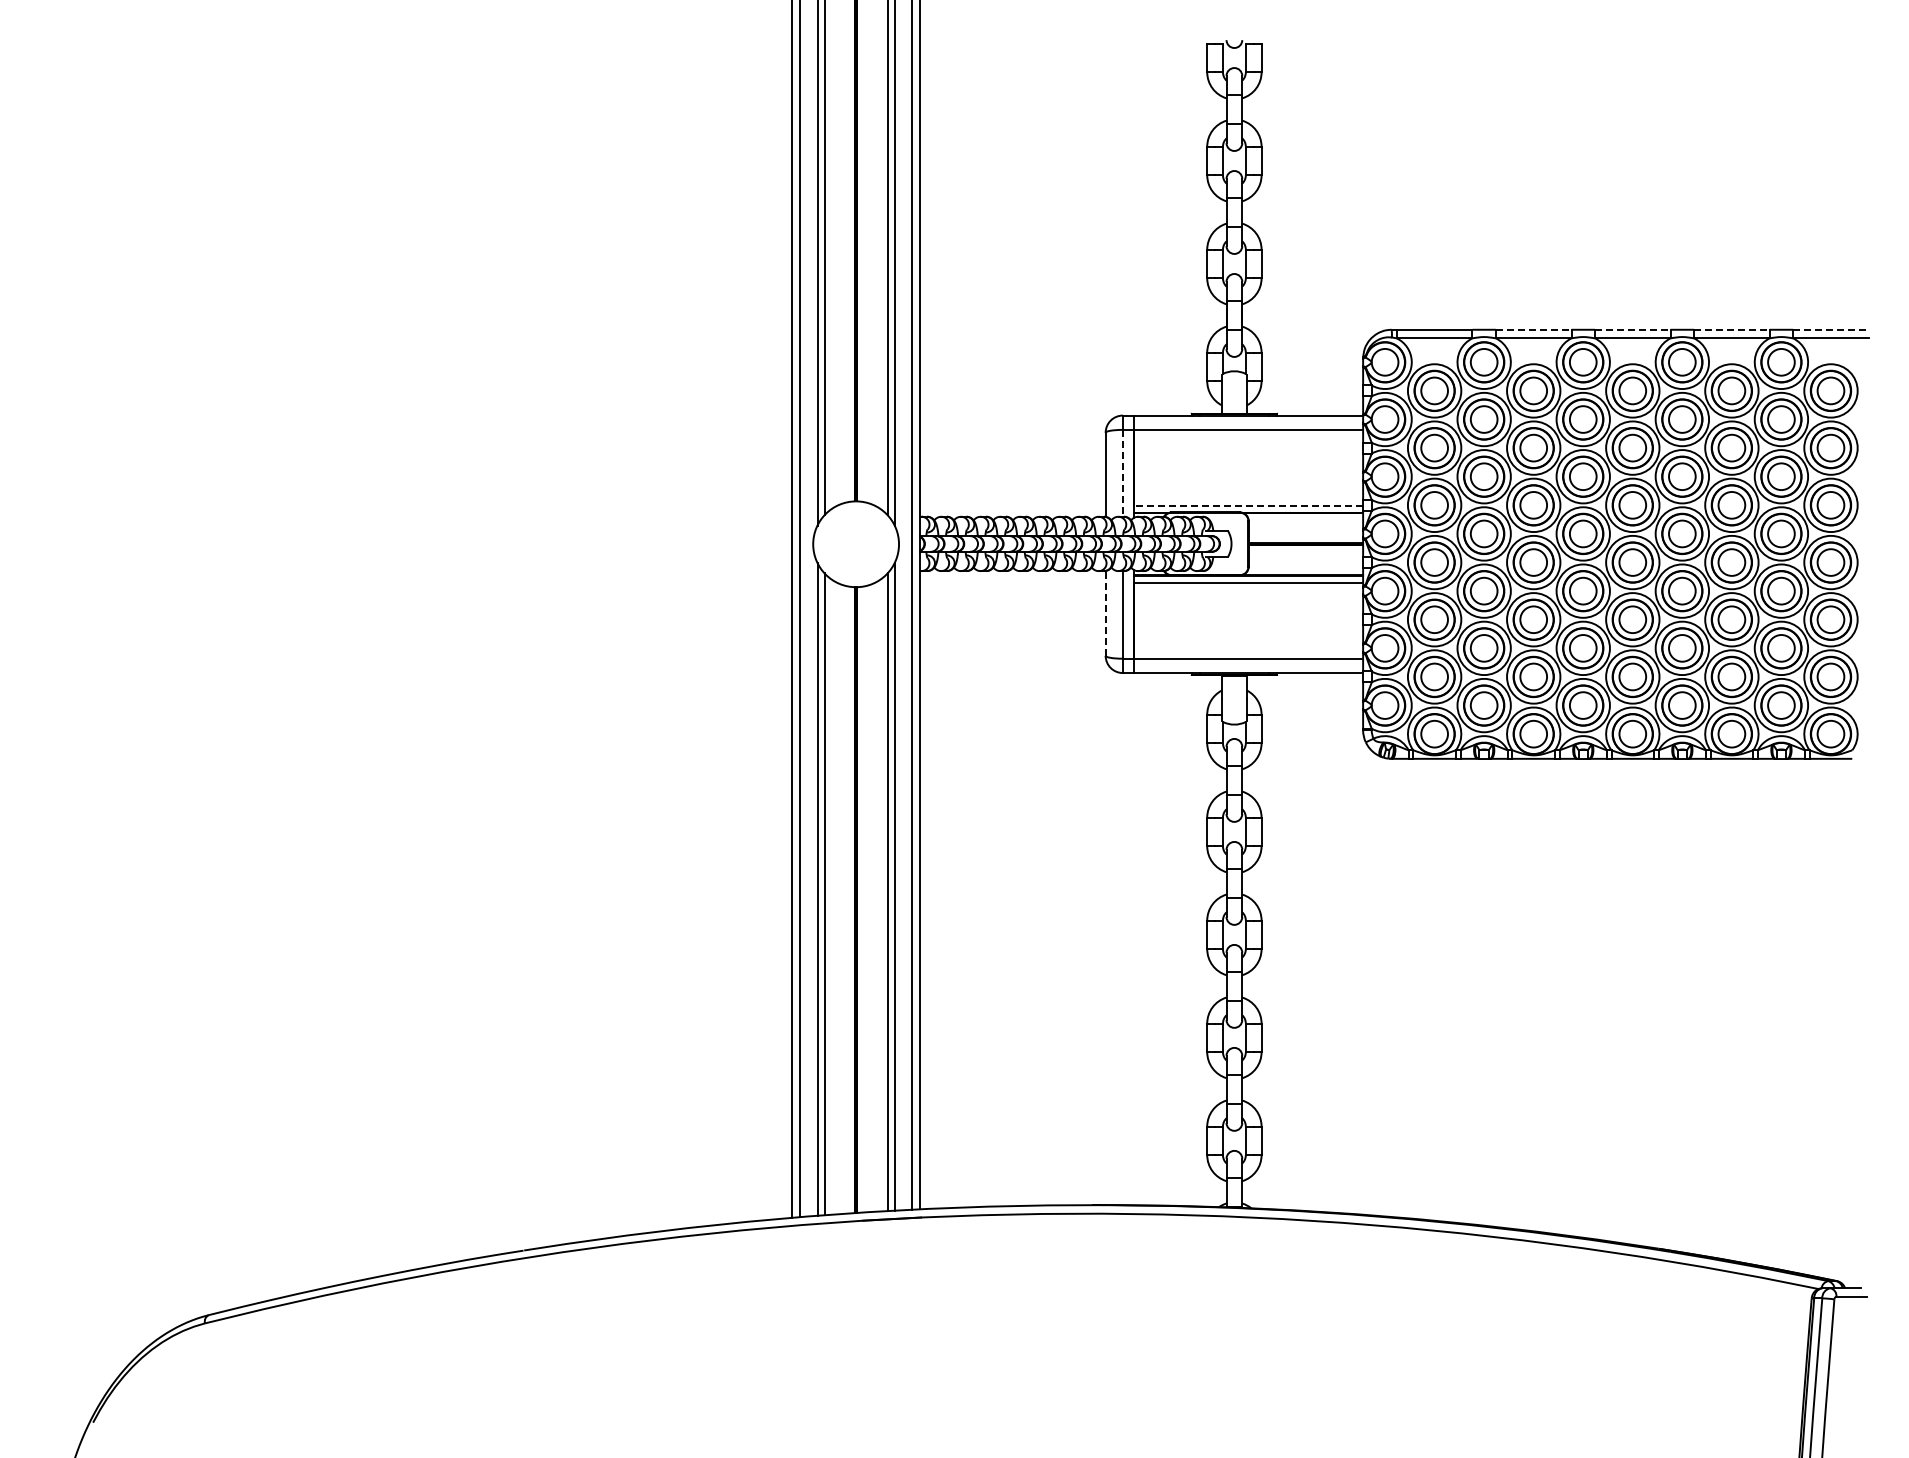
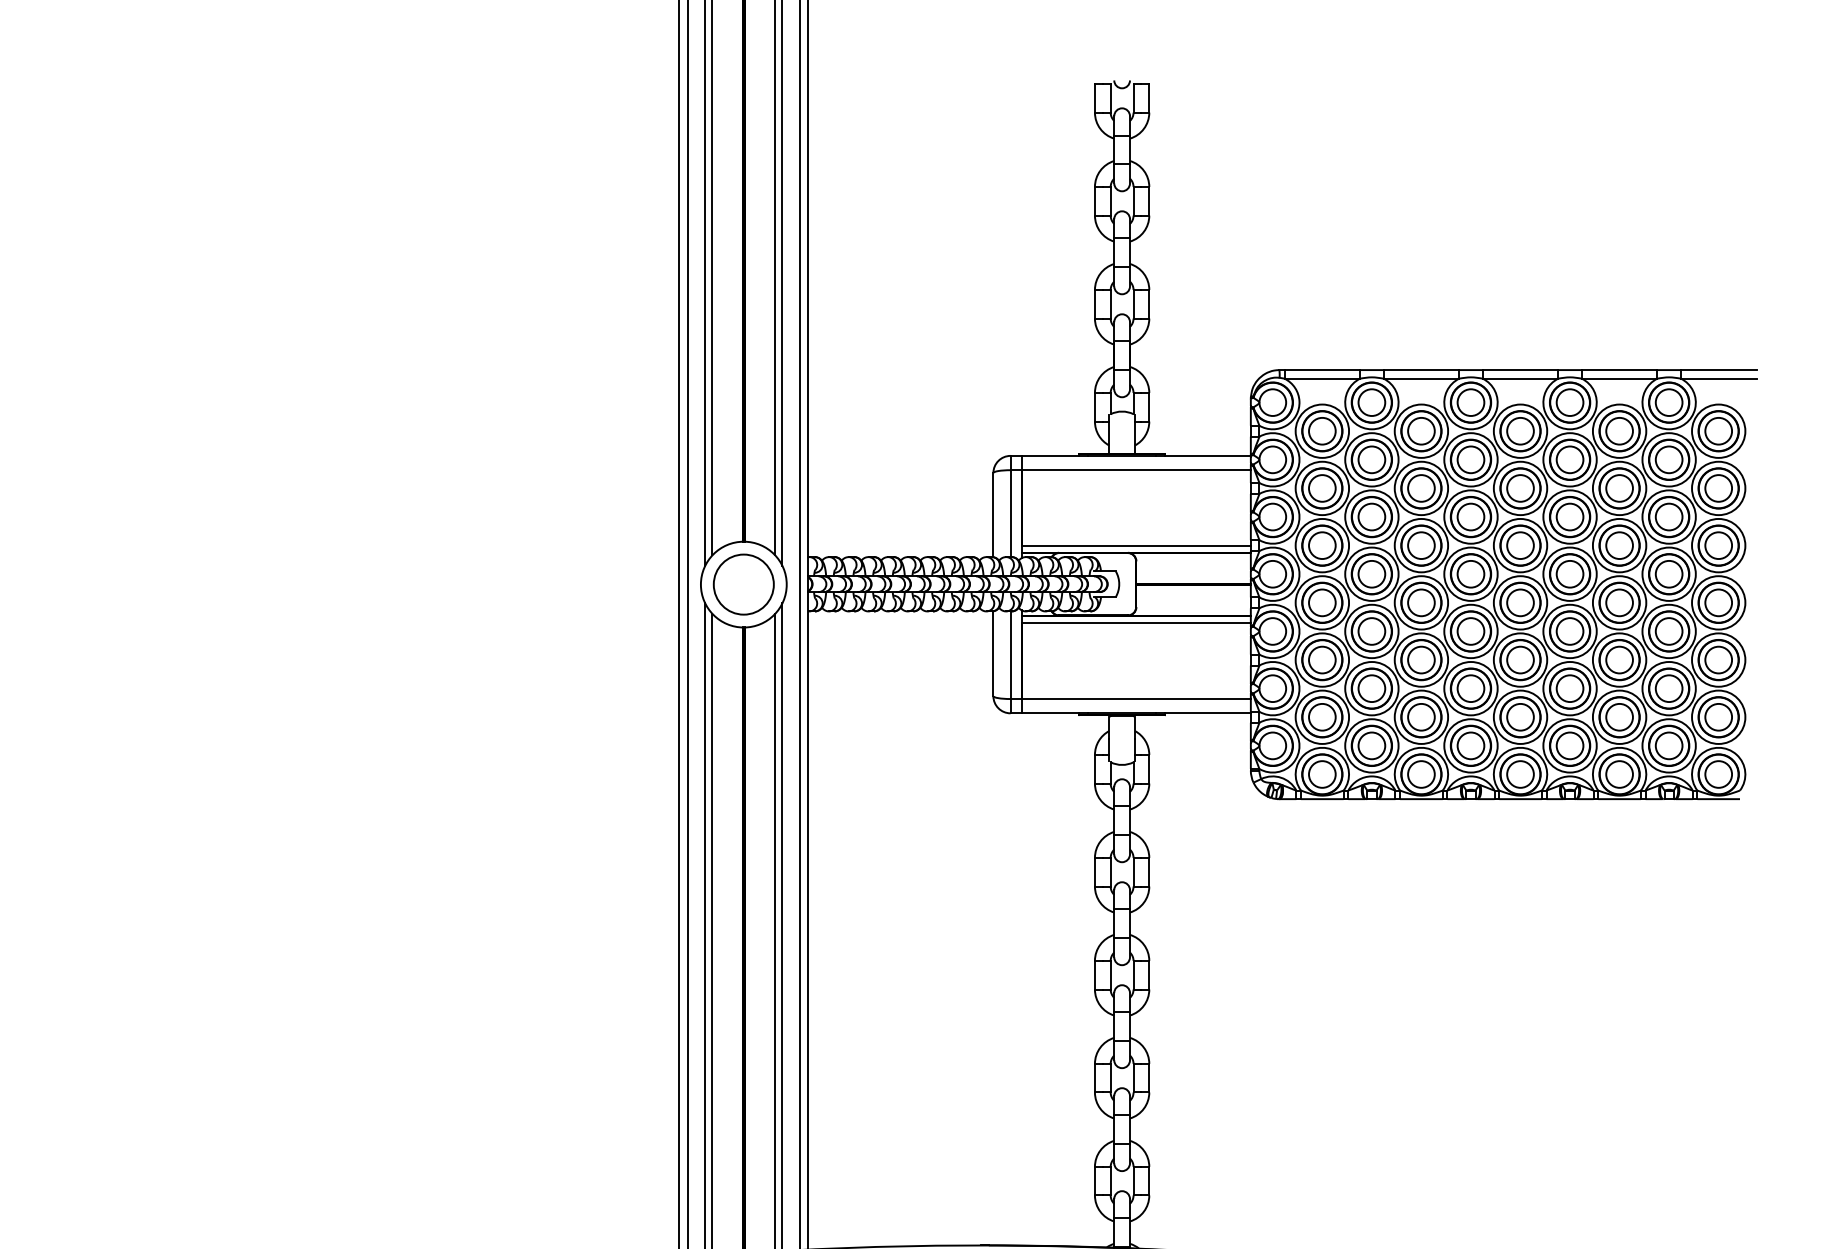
line: (1533, 329) -> (1421, 369), dashed -> solid
line: (1632, 329) -> (1520, 369), dashed -> solid
line: (1731, 329) -> (1619, 369), dashed -> solid
line: (1830, 329) -> (1718, 369), dashed -> solid
line: (1122, 473) -> (1010, 513), dashed -> solid
line: (1248, 505) -> (1136, 545), dashed -> solid
circle: (855, 544) -> (743, 584), added
line: (1105, 612) -> (993, 652), dashed -> solid

